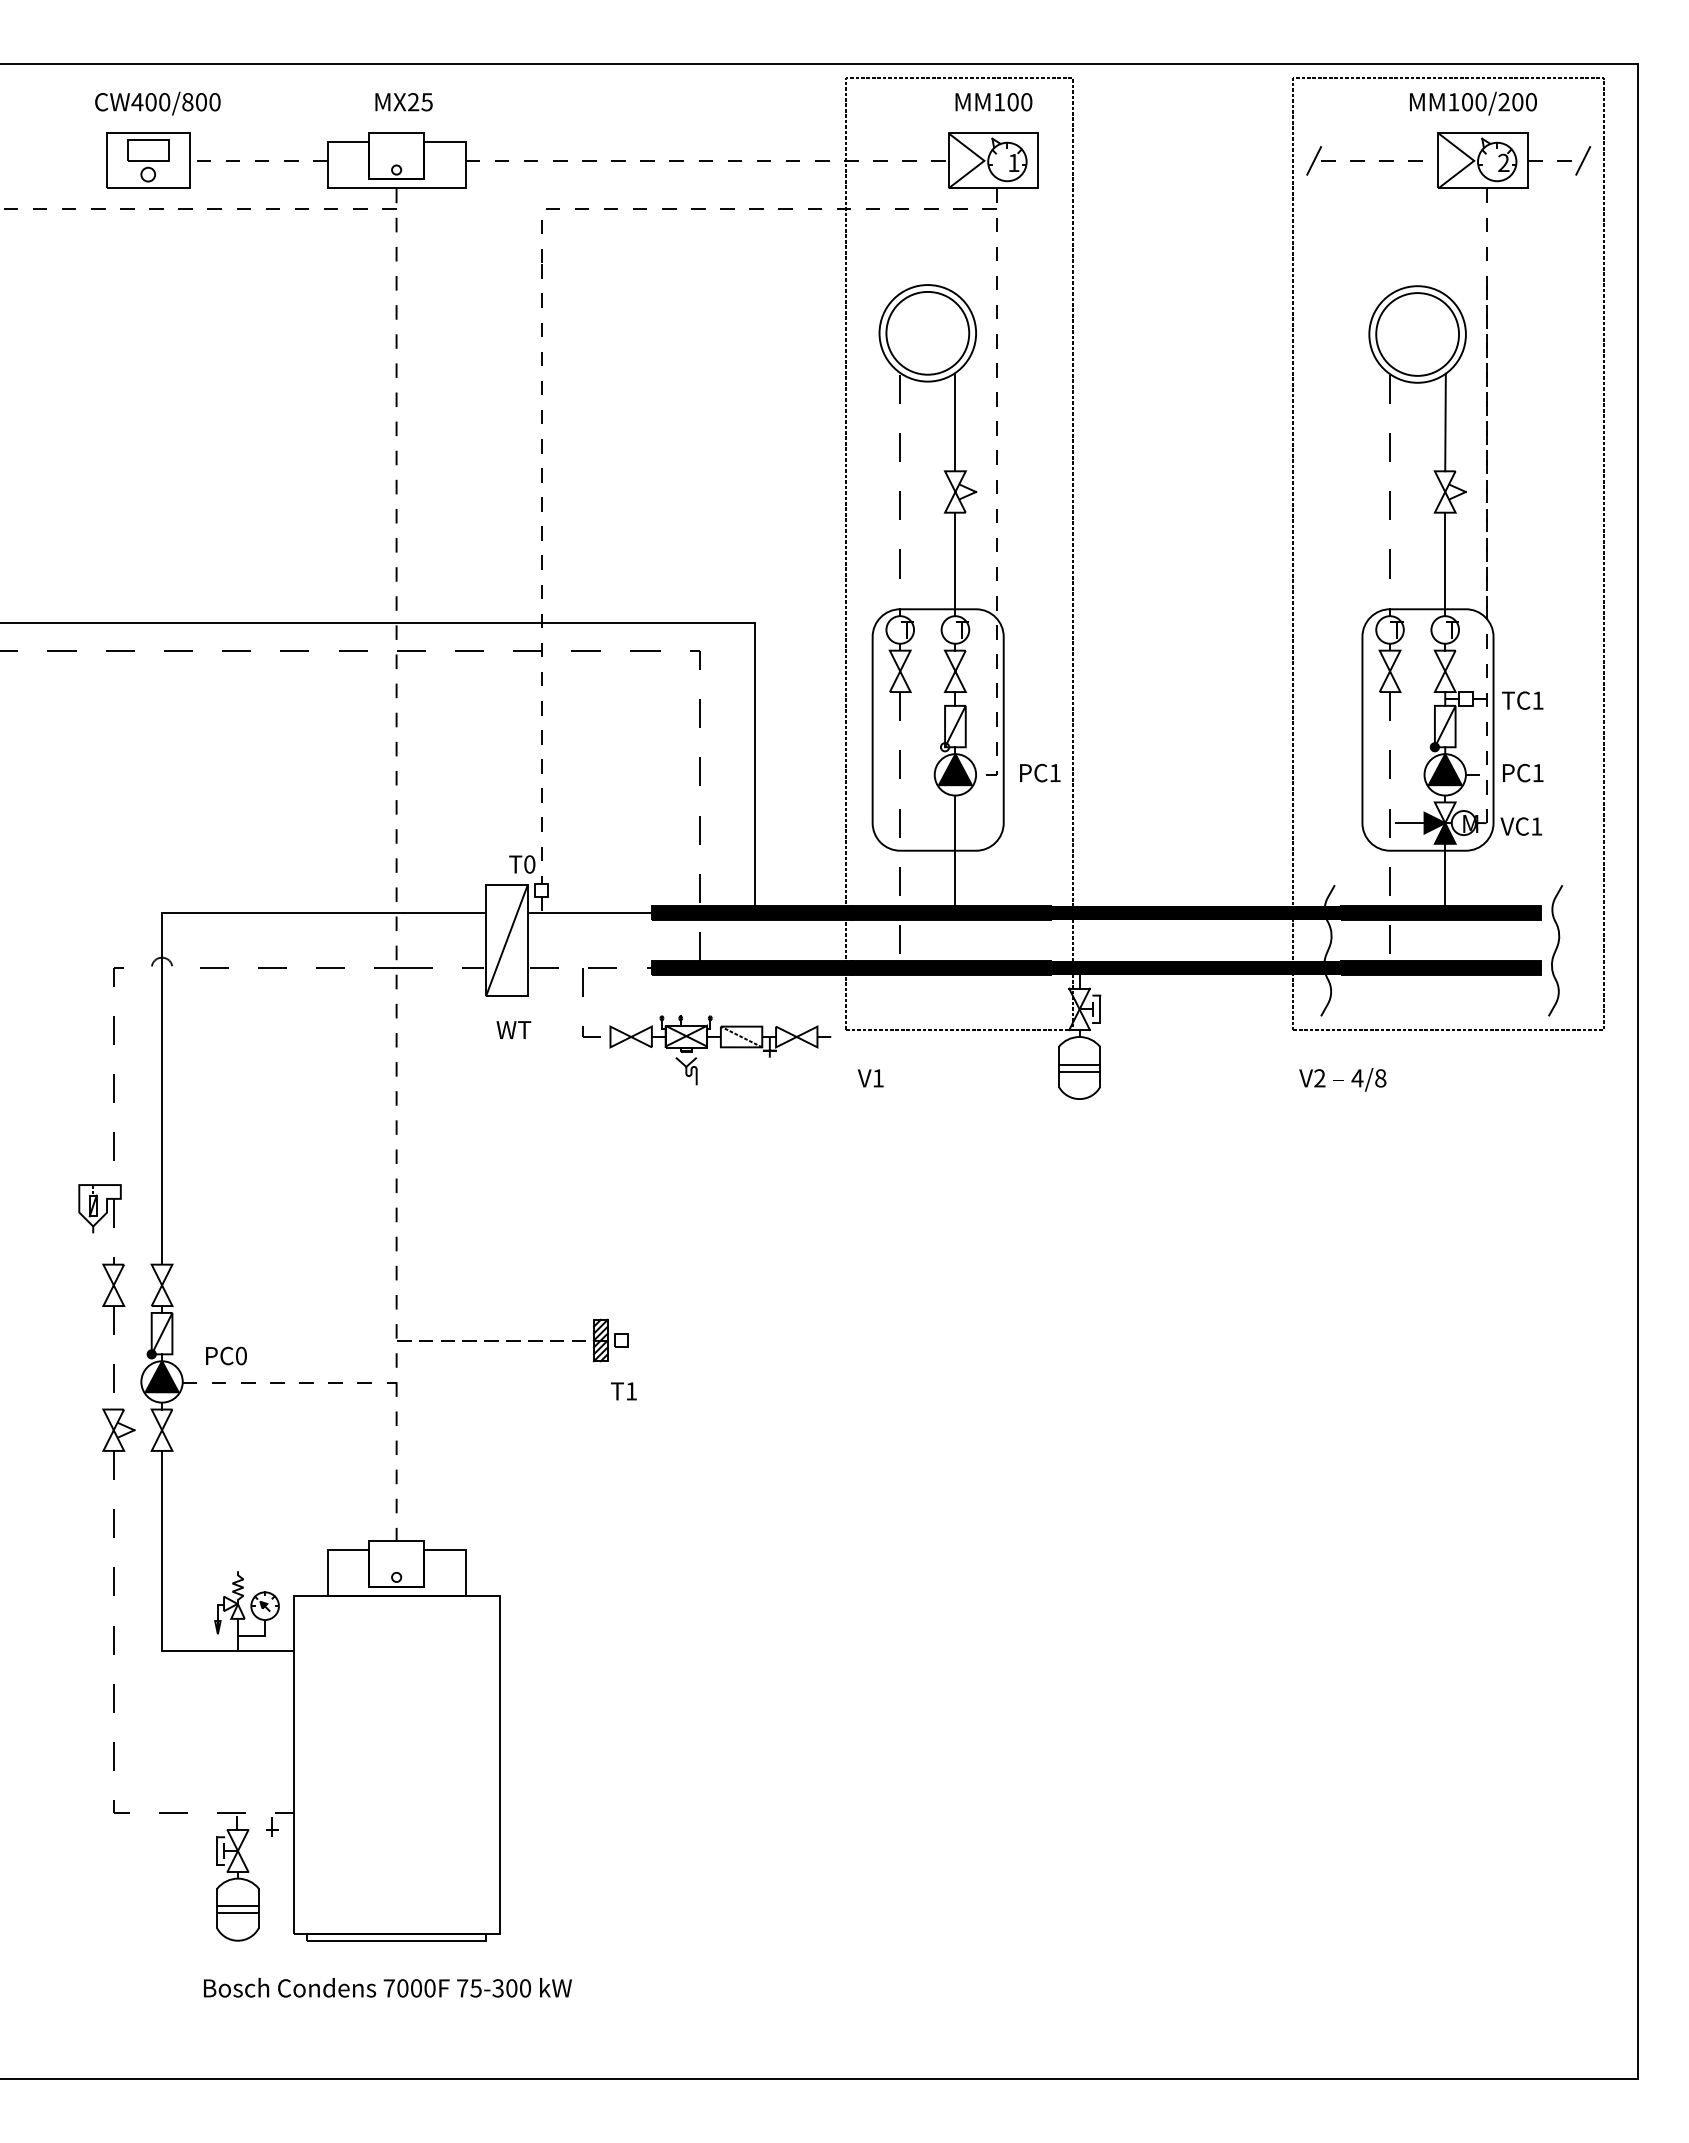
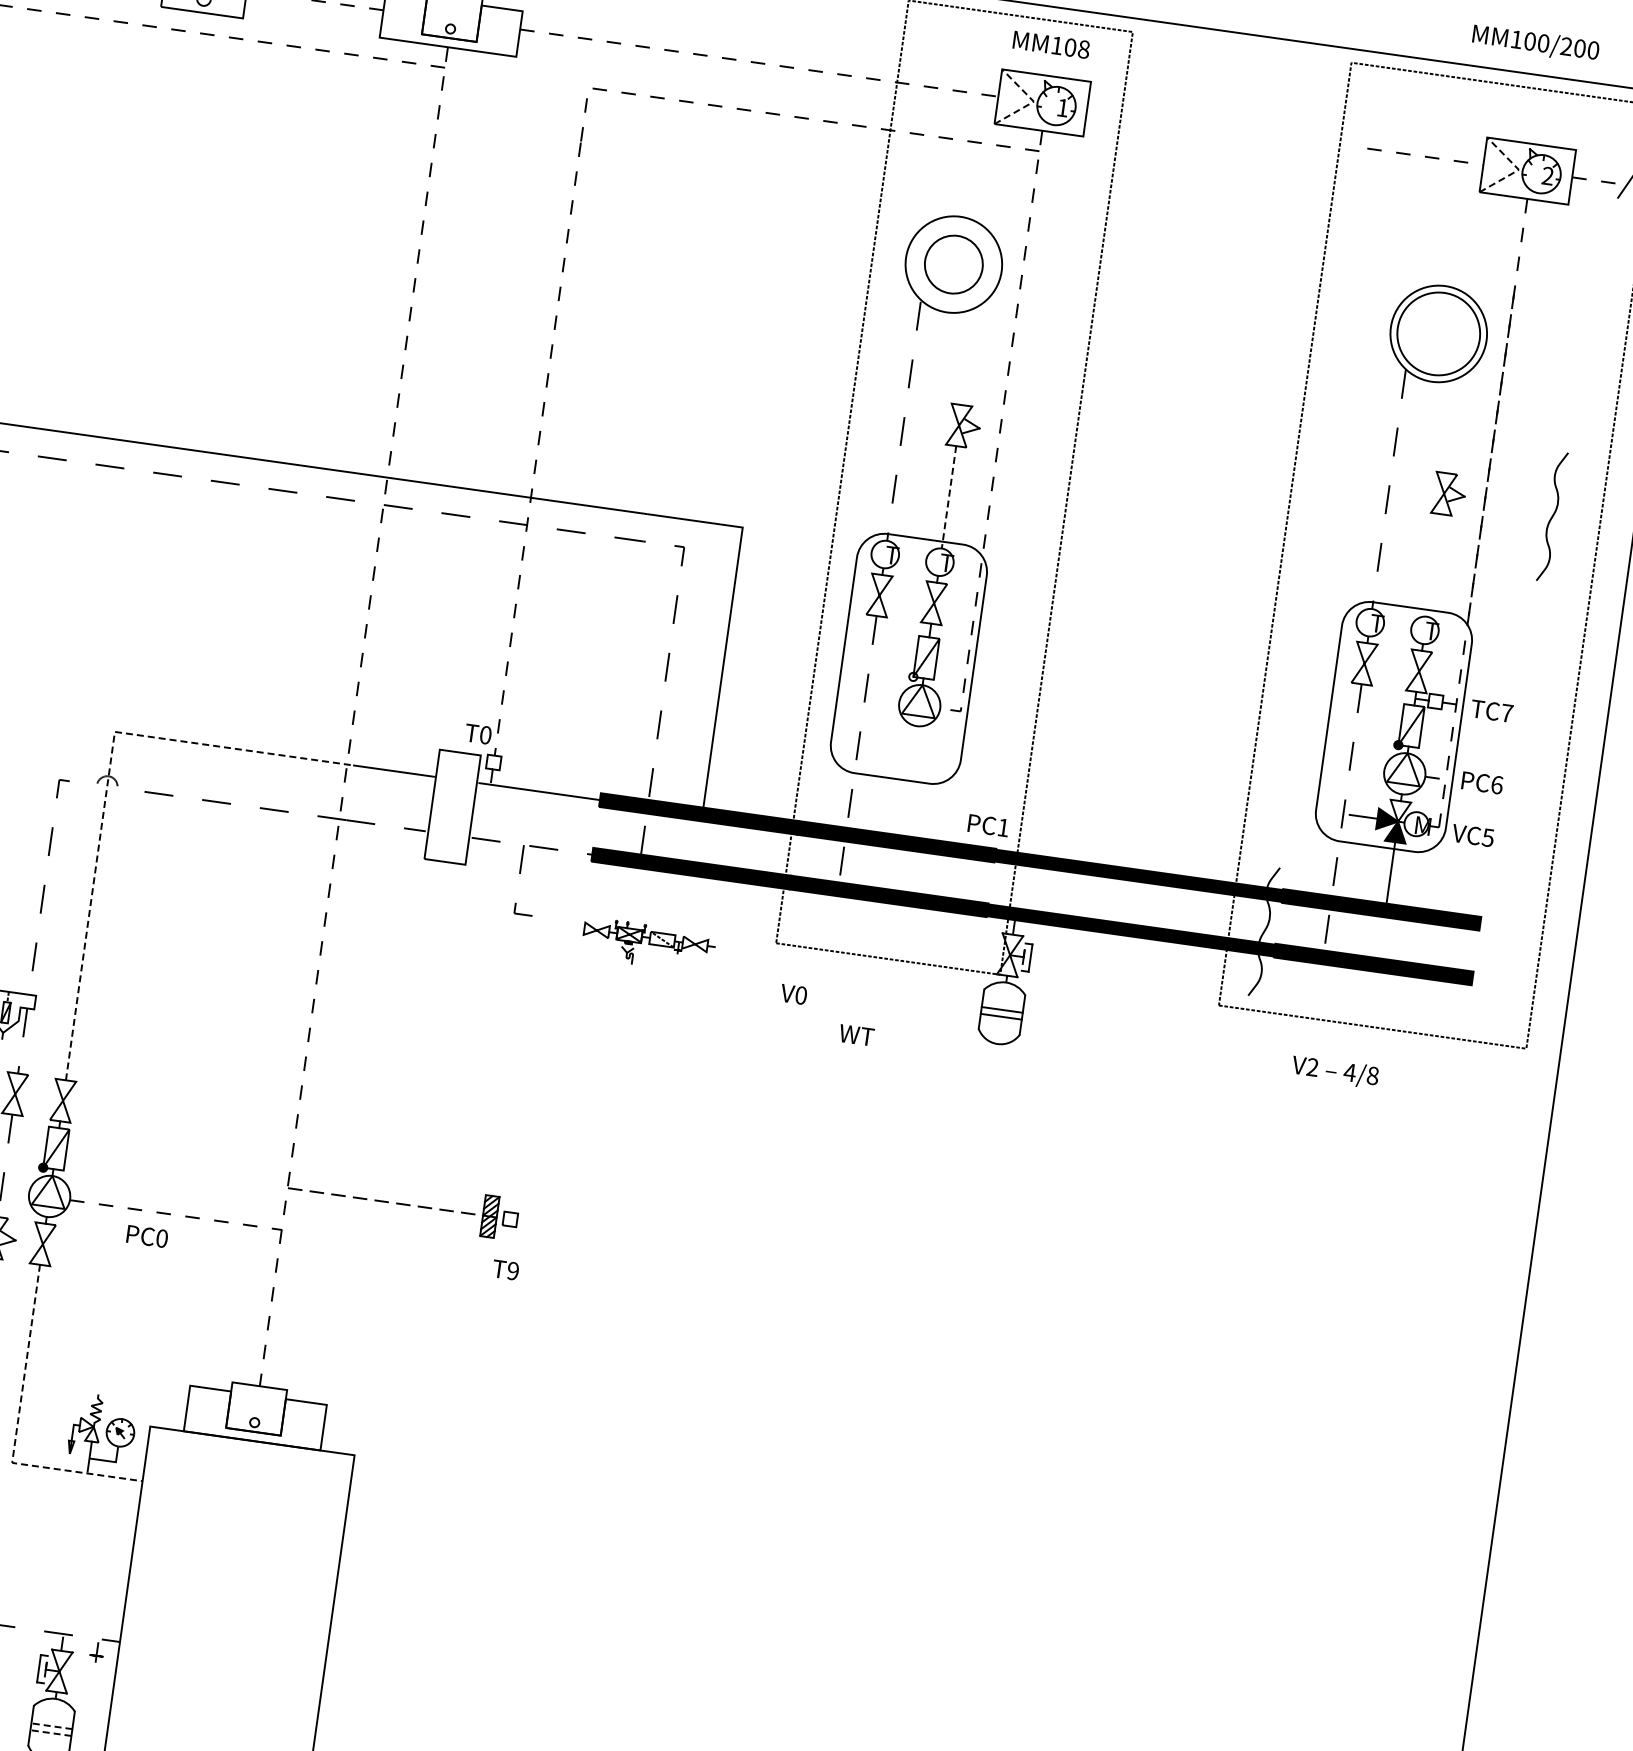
text: (1026, 102) -> (1083, 49), MM100 -> MM108
text: (1473, 103) -> (1535, 43), moved
line: (984, 160) -> (1034, 101), solid -> dashed
line: (1314, 160) -> (1360, 147), removed
line: (1474, 160) -> (1519, 169), solid -> dashed
circle: (927, 332) -> (953, 263), size x0.7
line: (955, 422) -> (968, 356), removed
line: (1445, 422) -> (1454, 424), removed
line: (955, 564) -> (949, 497), solid -> dashed
line: (1445, 564) -> (1434, 565), removed
text: (1537, 700) -> (1506, 713), TC1 -> TC7
fill: (954, 769) -> (919, 700), removed
fill: (1444, 769) -> (1404, 768), removed
text: (1040, 772) -> (988, 825), moved
text: (1538, 772) -> (1497, 784), PC1 -> PC6
text: (1536, 826) -> (1487, 837), VC1 -> VC5
line: (955, 850) -> (909, 780), removed
line: (506, 940) -> (452, 807), removed
curve: (1555, 950) -> (1552, 516), moved
line: (162, 966) -> (107, 785), solid -> dashed
text: (513, 1029) -> (856, 1034), moved
part: (720, 1050) -> (648, 945), size x0.6
text: (878, 1078) -> (801, 995), V1 -> V0
text: (1342, 1079) -> (1334, 1071), moved
text: (226, 1355) -> (147, 1236), moved
fill: (161, 1376) -> (49, 1190), removed
text: (631, 1391) -> (513, 1271), T1 -> T9
line: (162, 1617) -> (17, 1429), solid -> dashed
line: (238, 1906) -> (52, 1726), solid -> dashed
line: (238, 1913) -> (51, 1733), solid -> dashed

